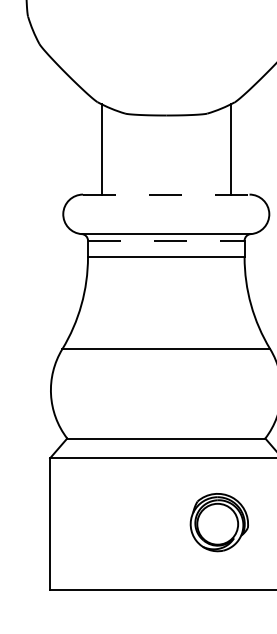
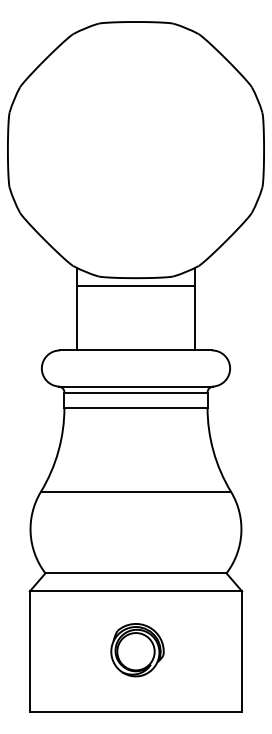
line: (165, 123) -> (135, 285), added
line: (166, 194) -> (136, 350), dashed -> solid
line: (165, 240) -> (135, 392), dashed -> solid
part: (219, 522) -> (137, 650), moved

